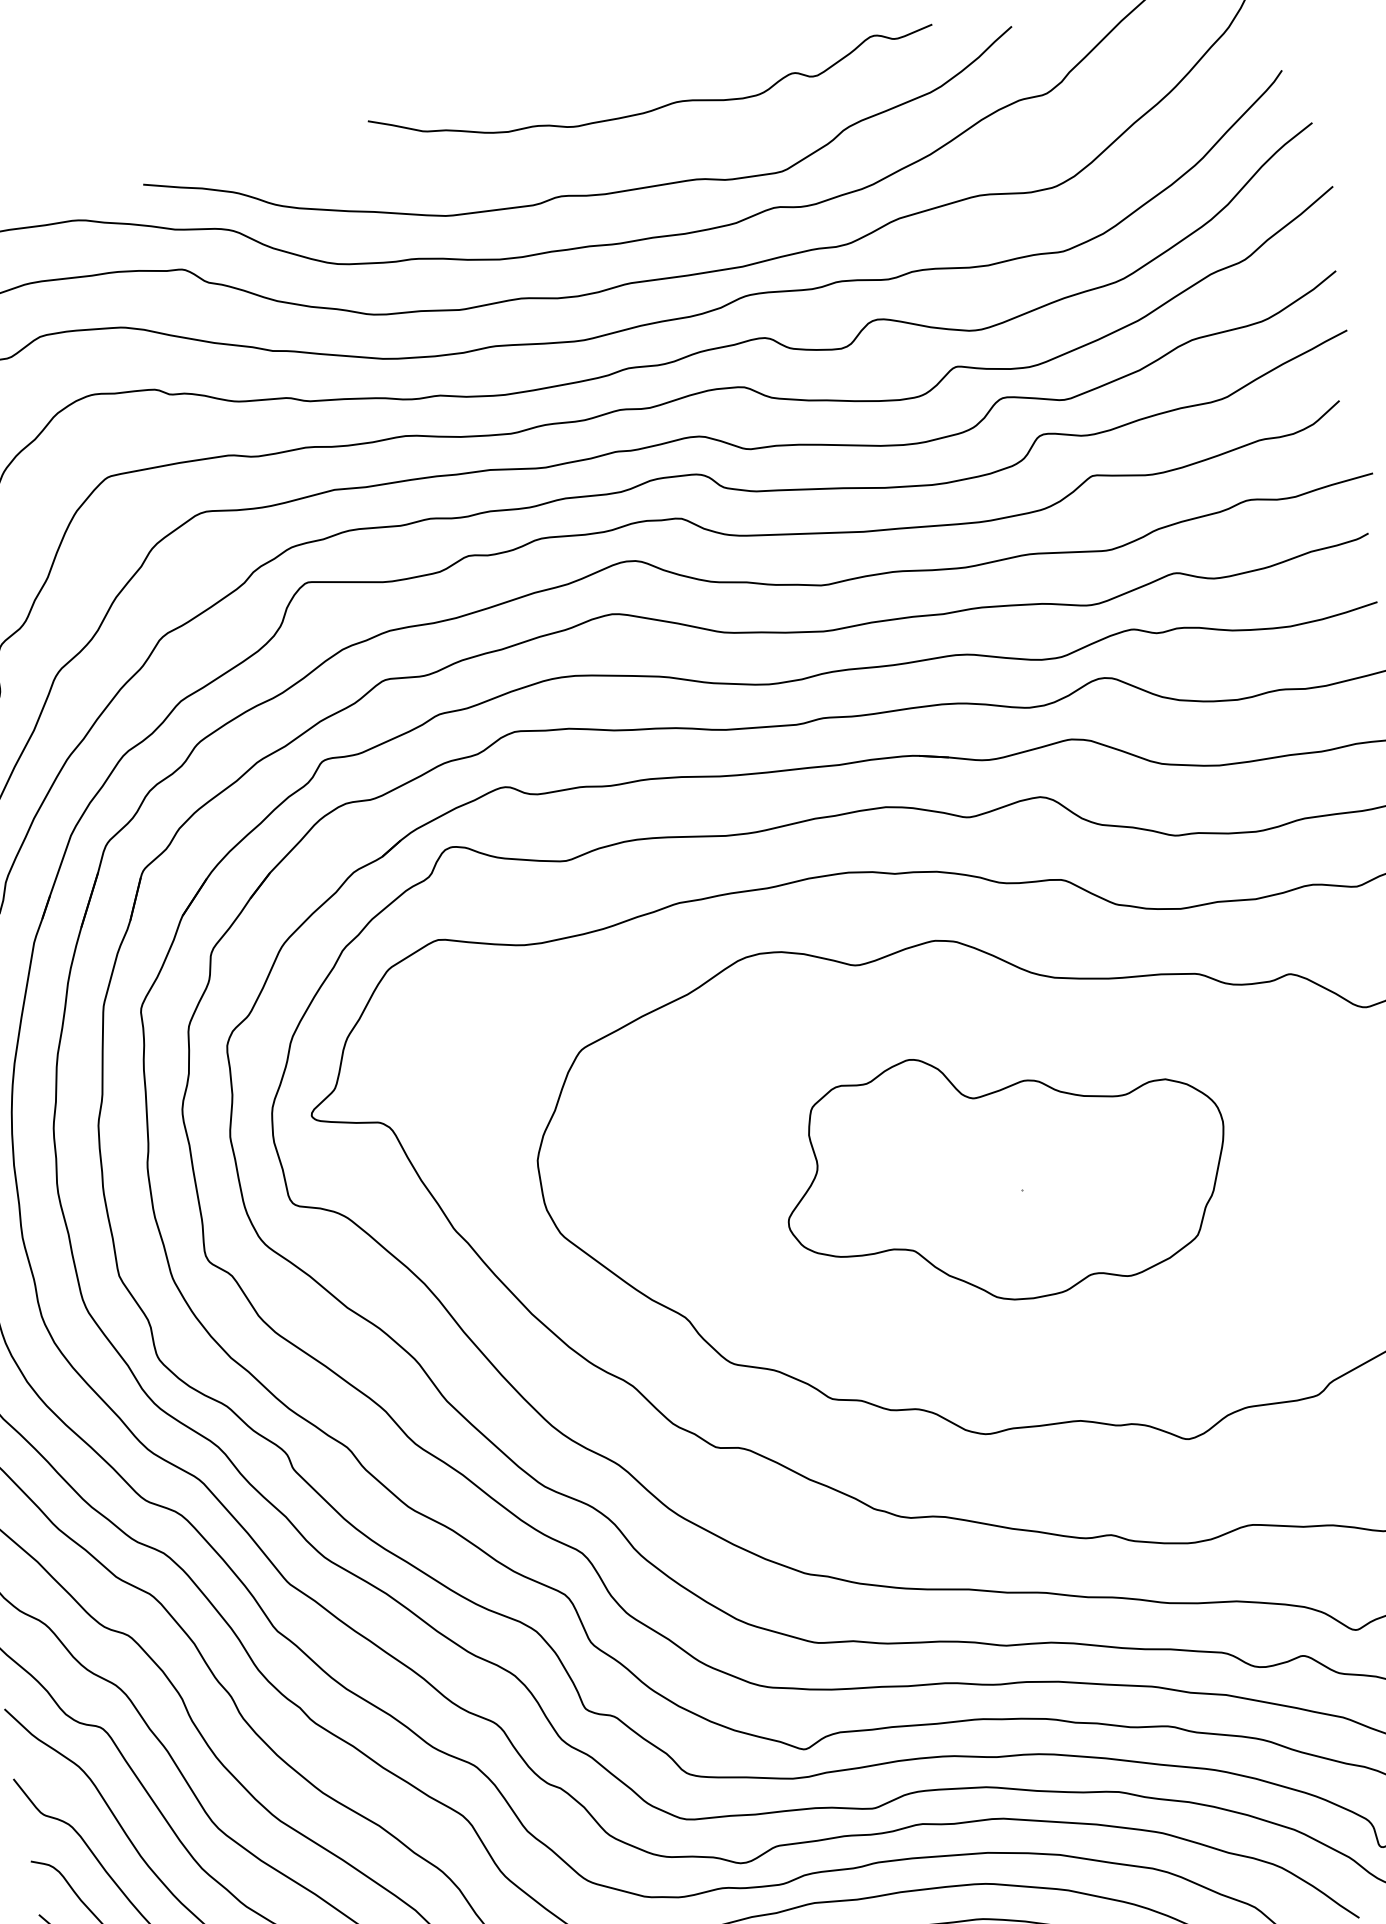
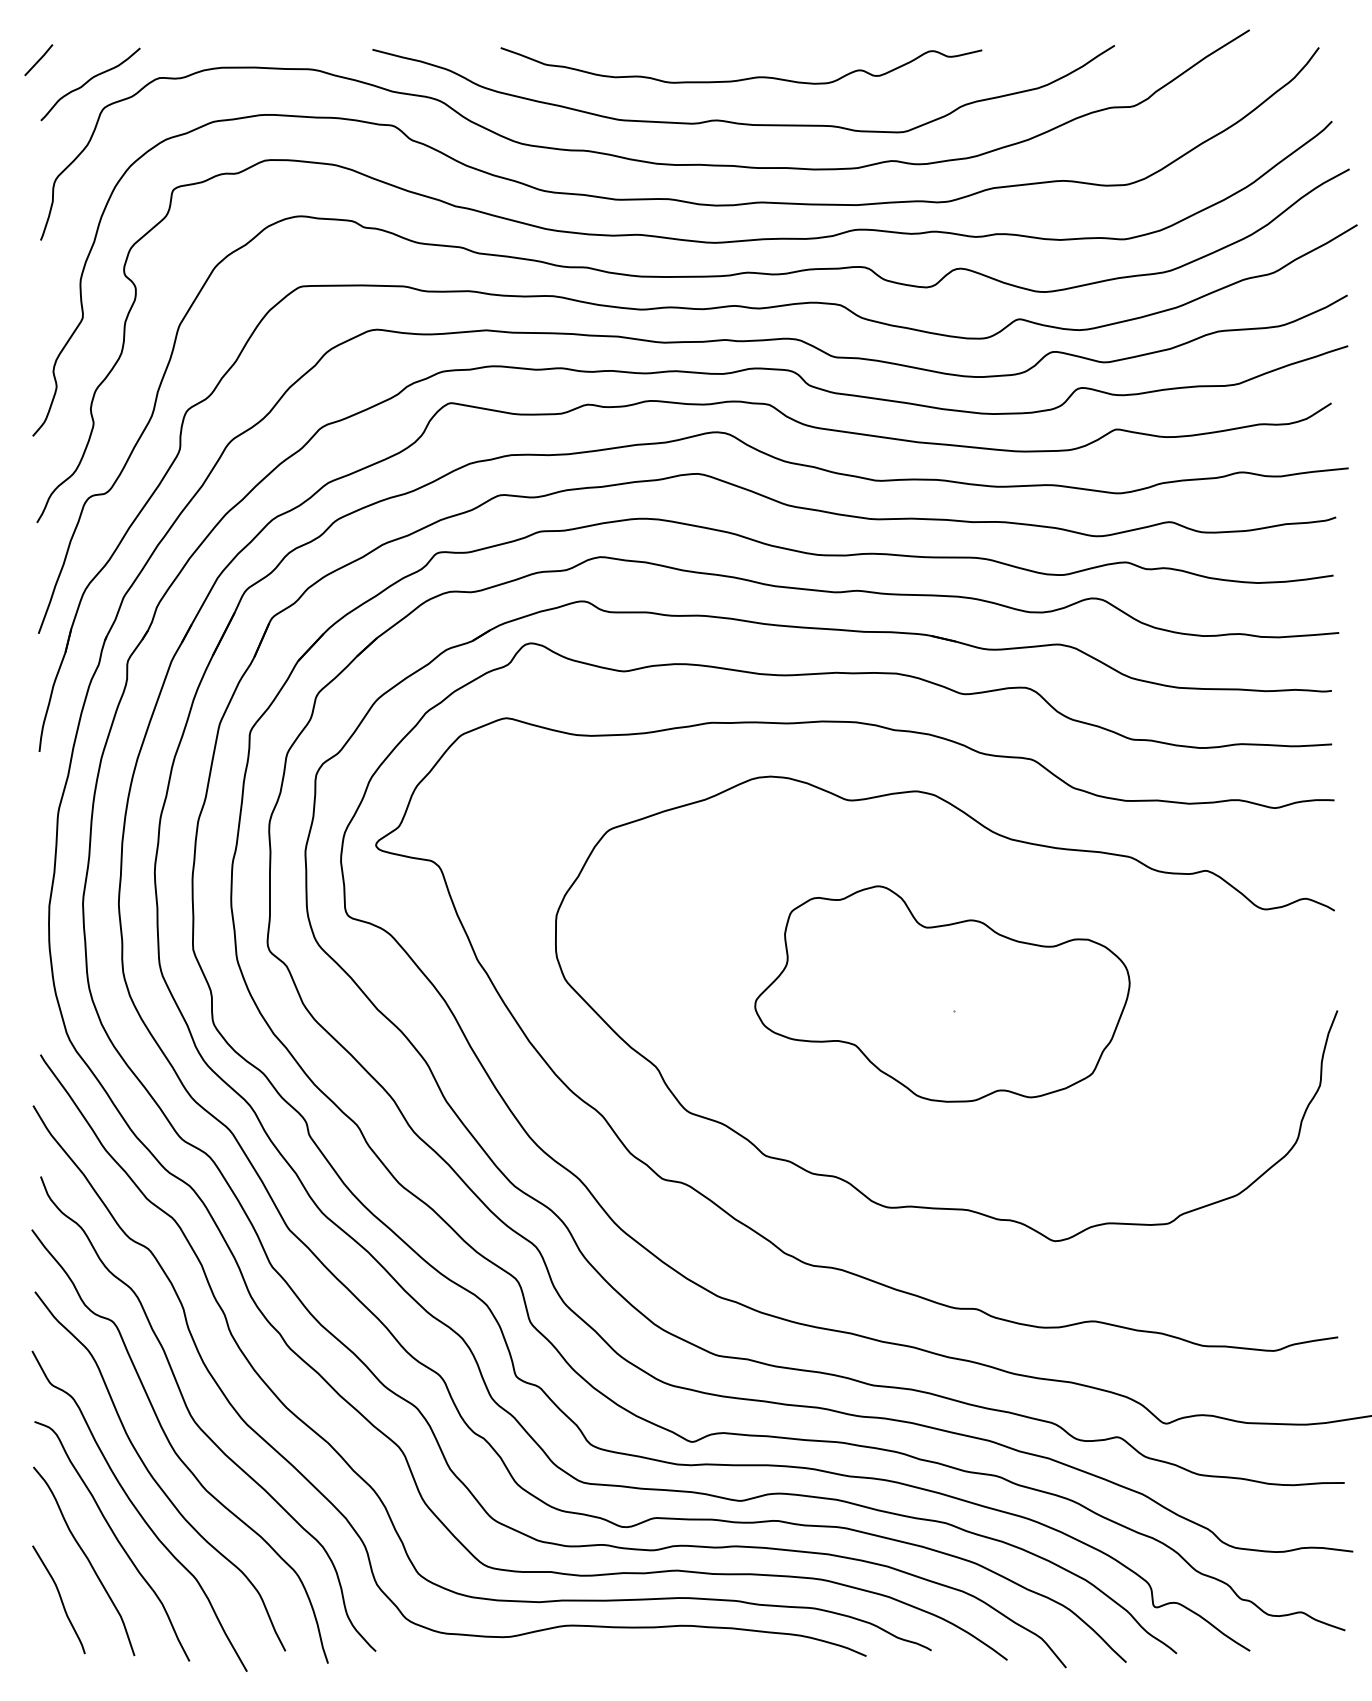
curve: (658, 106) -> (743, 78), moved

